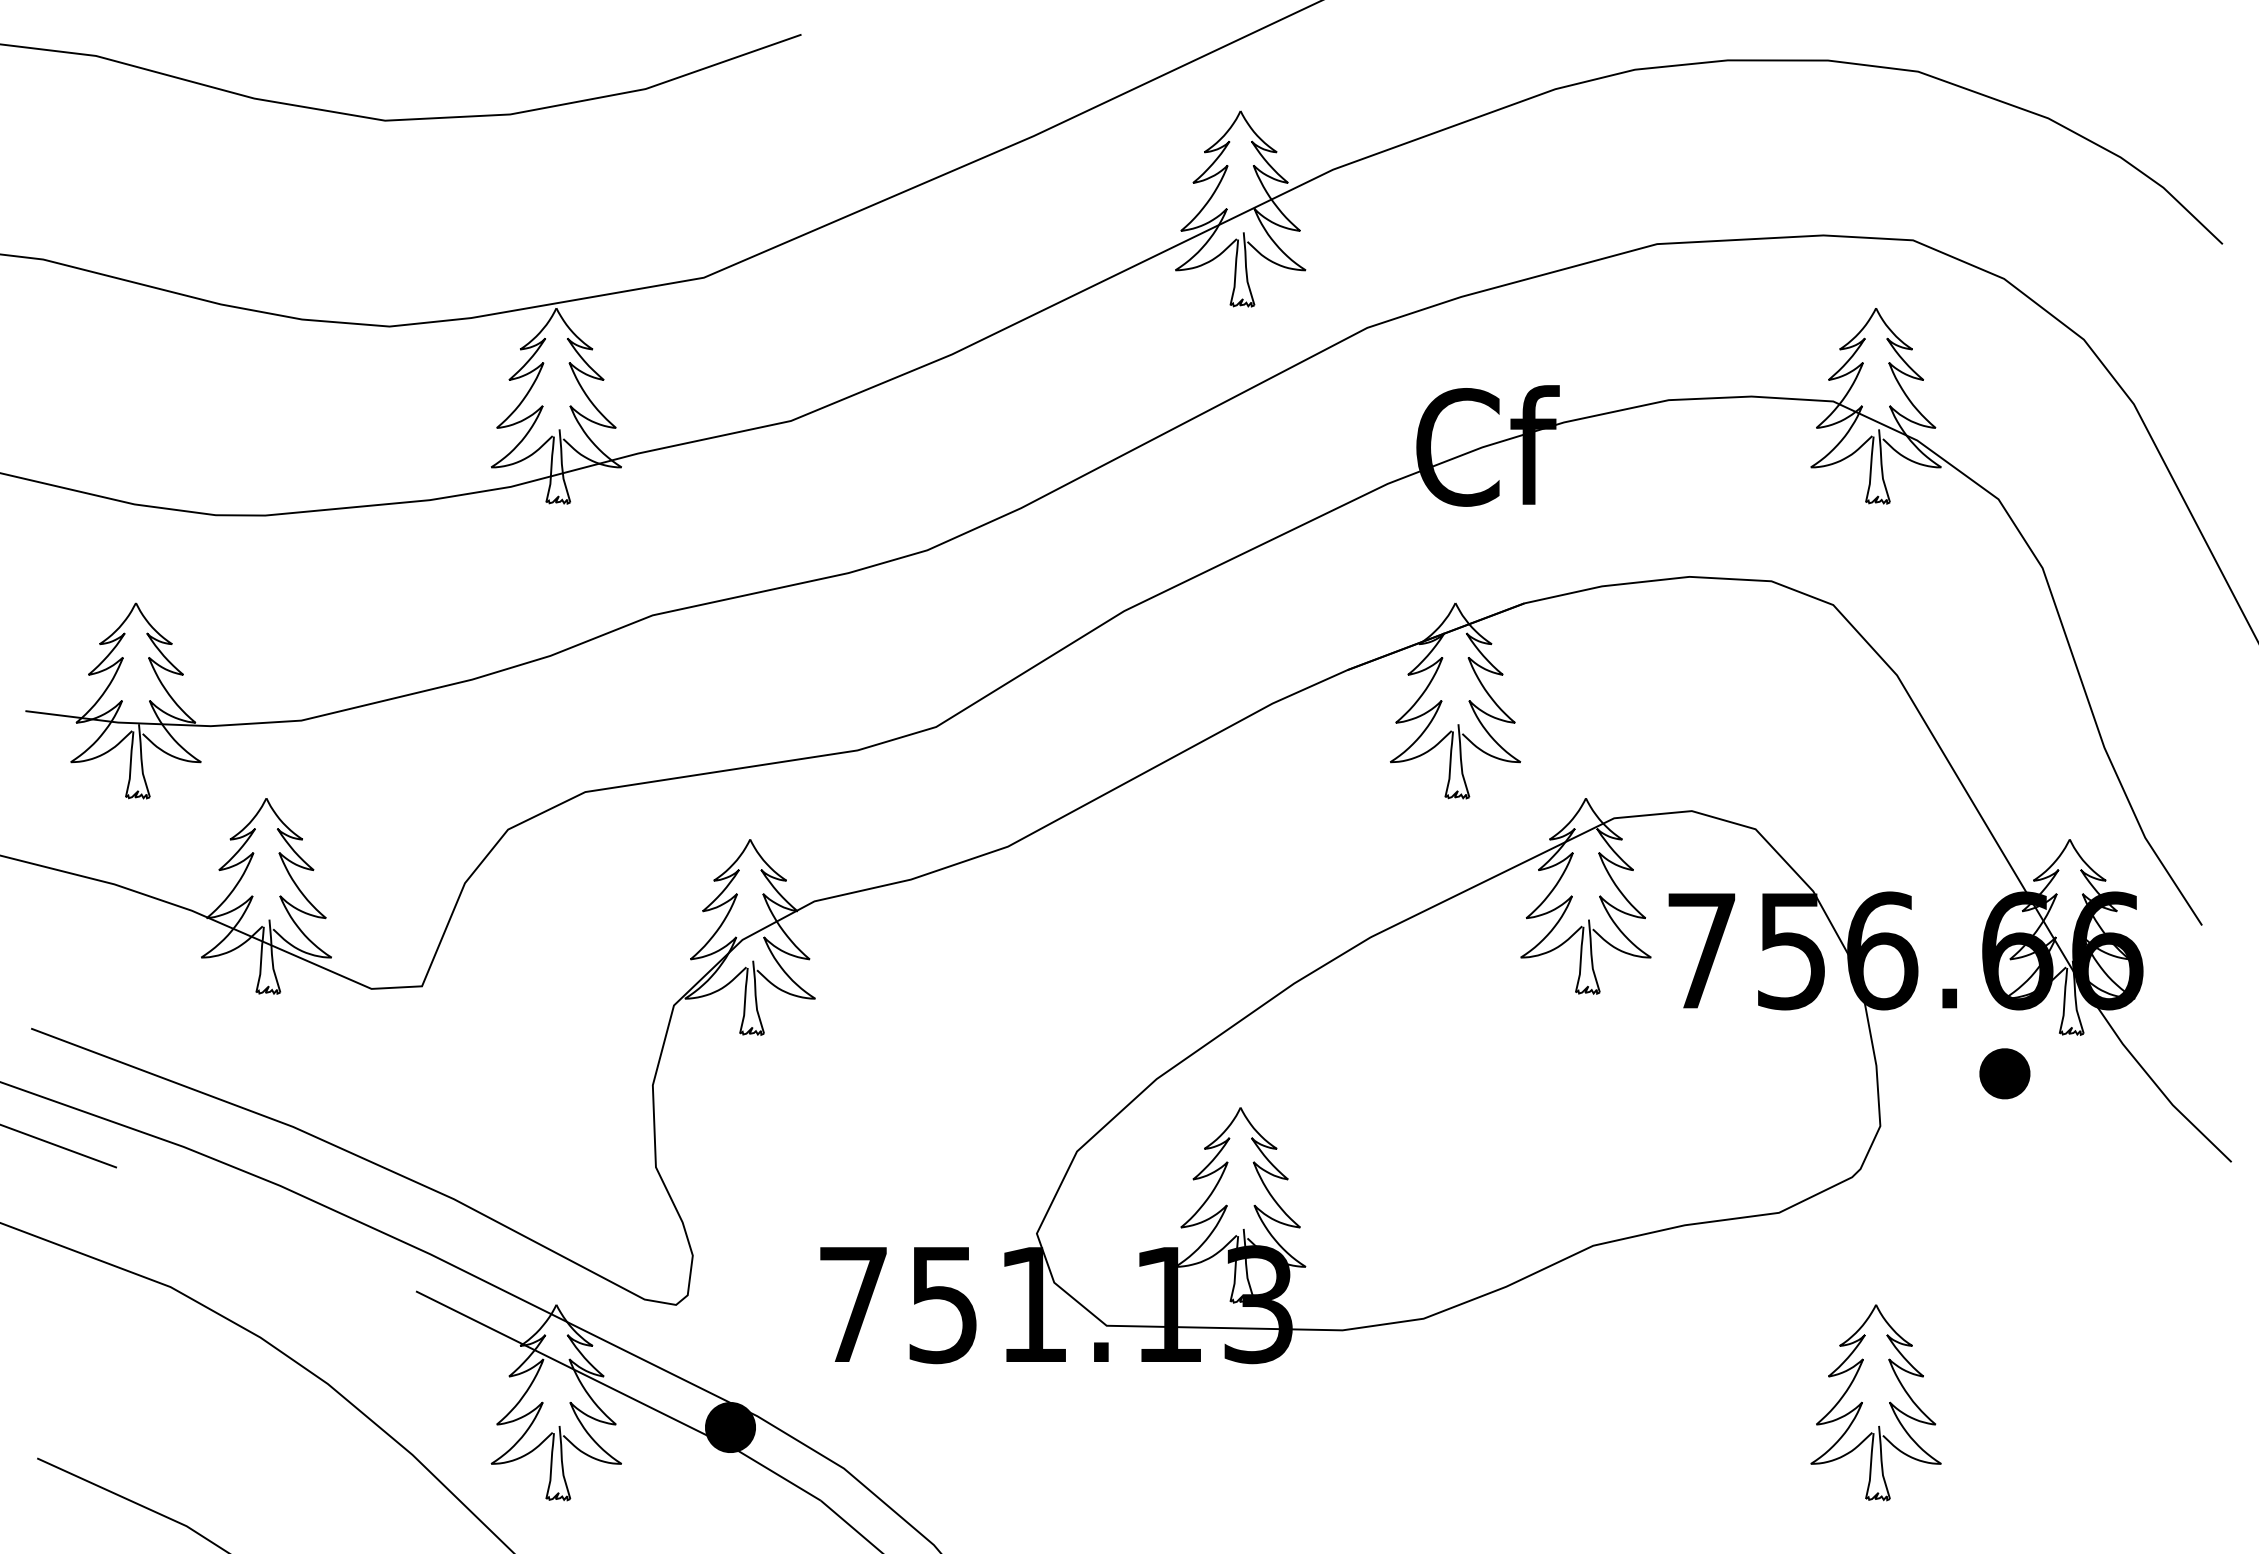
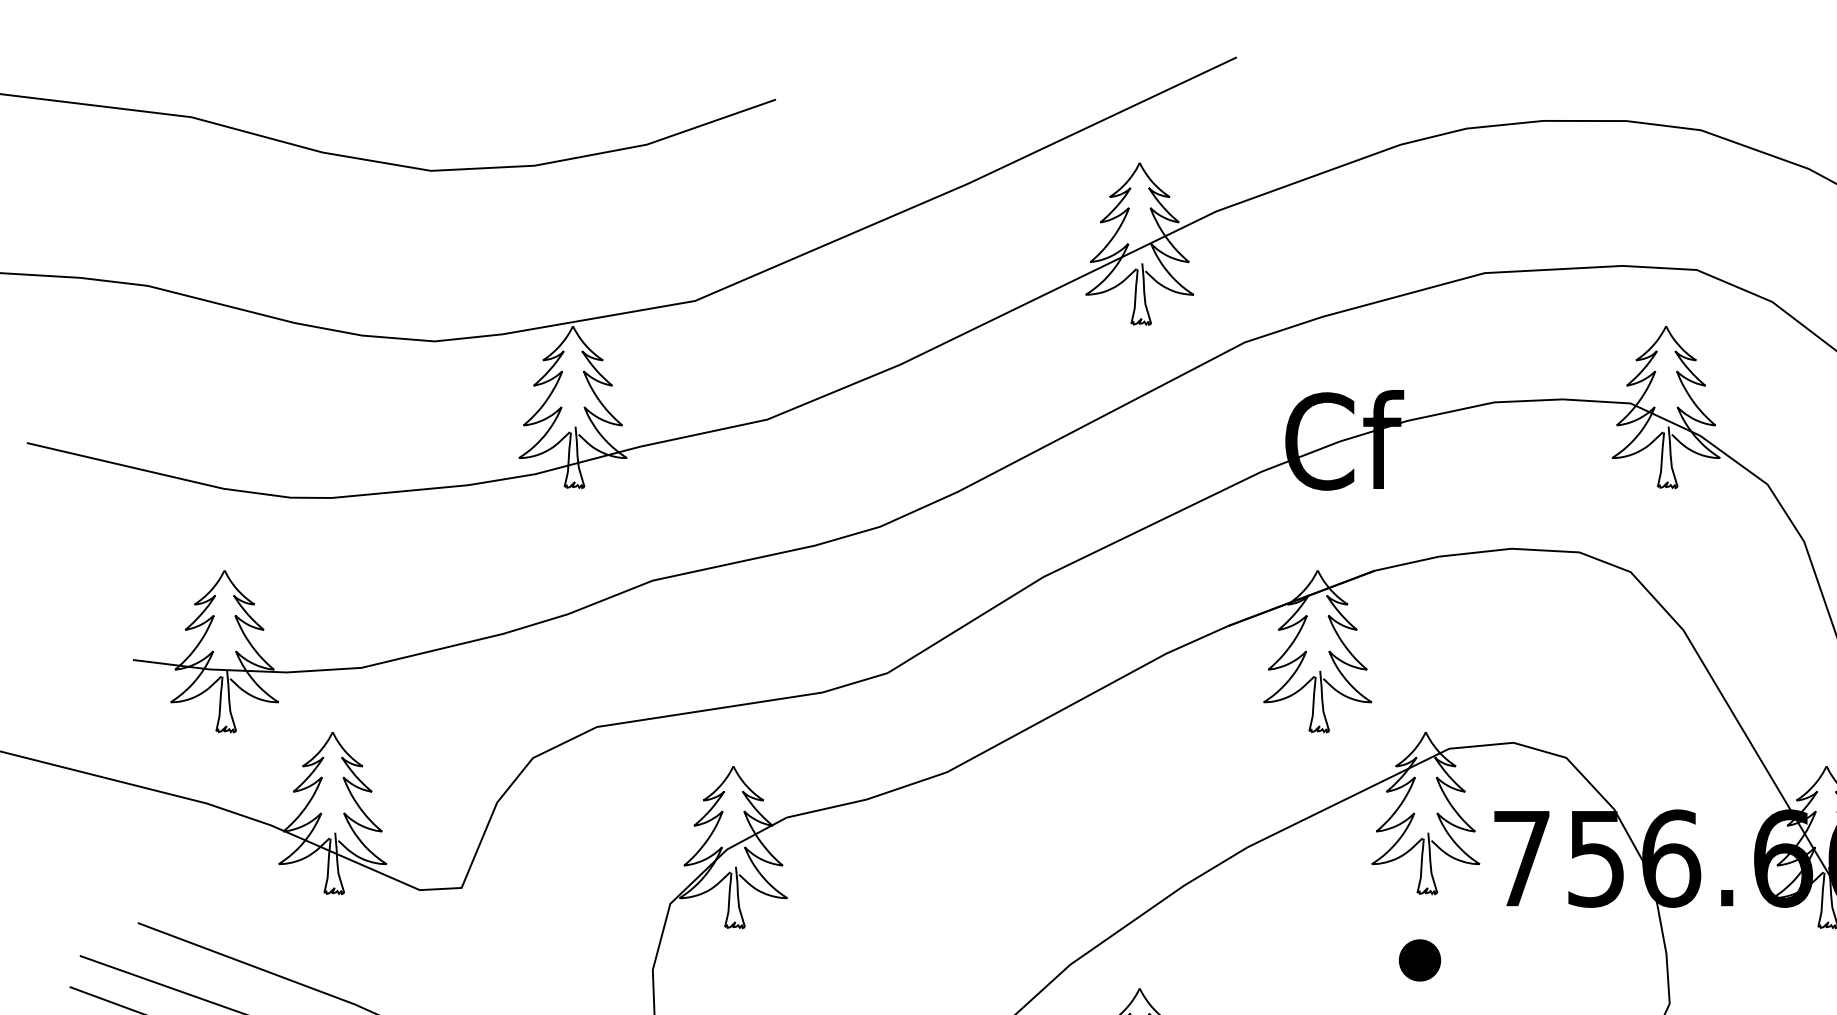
part: (2004, 1073) -> (1419, 960), moved

